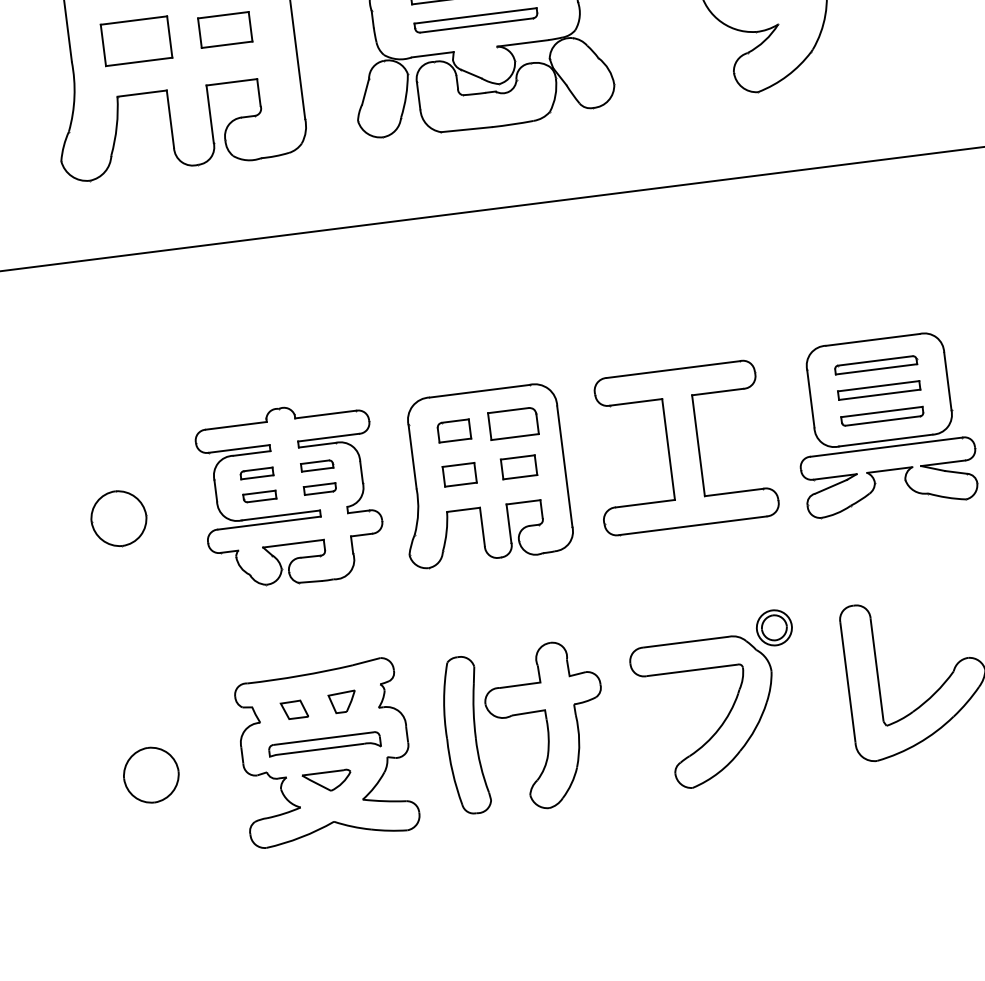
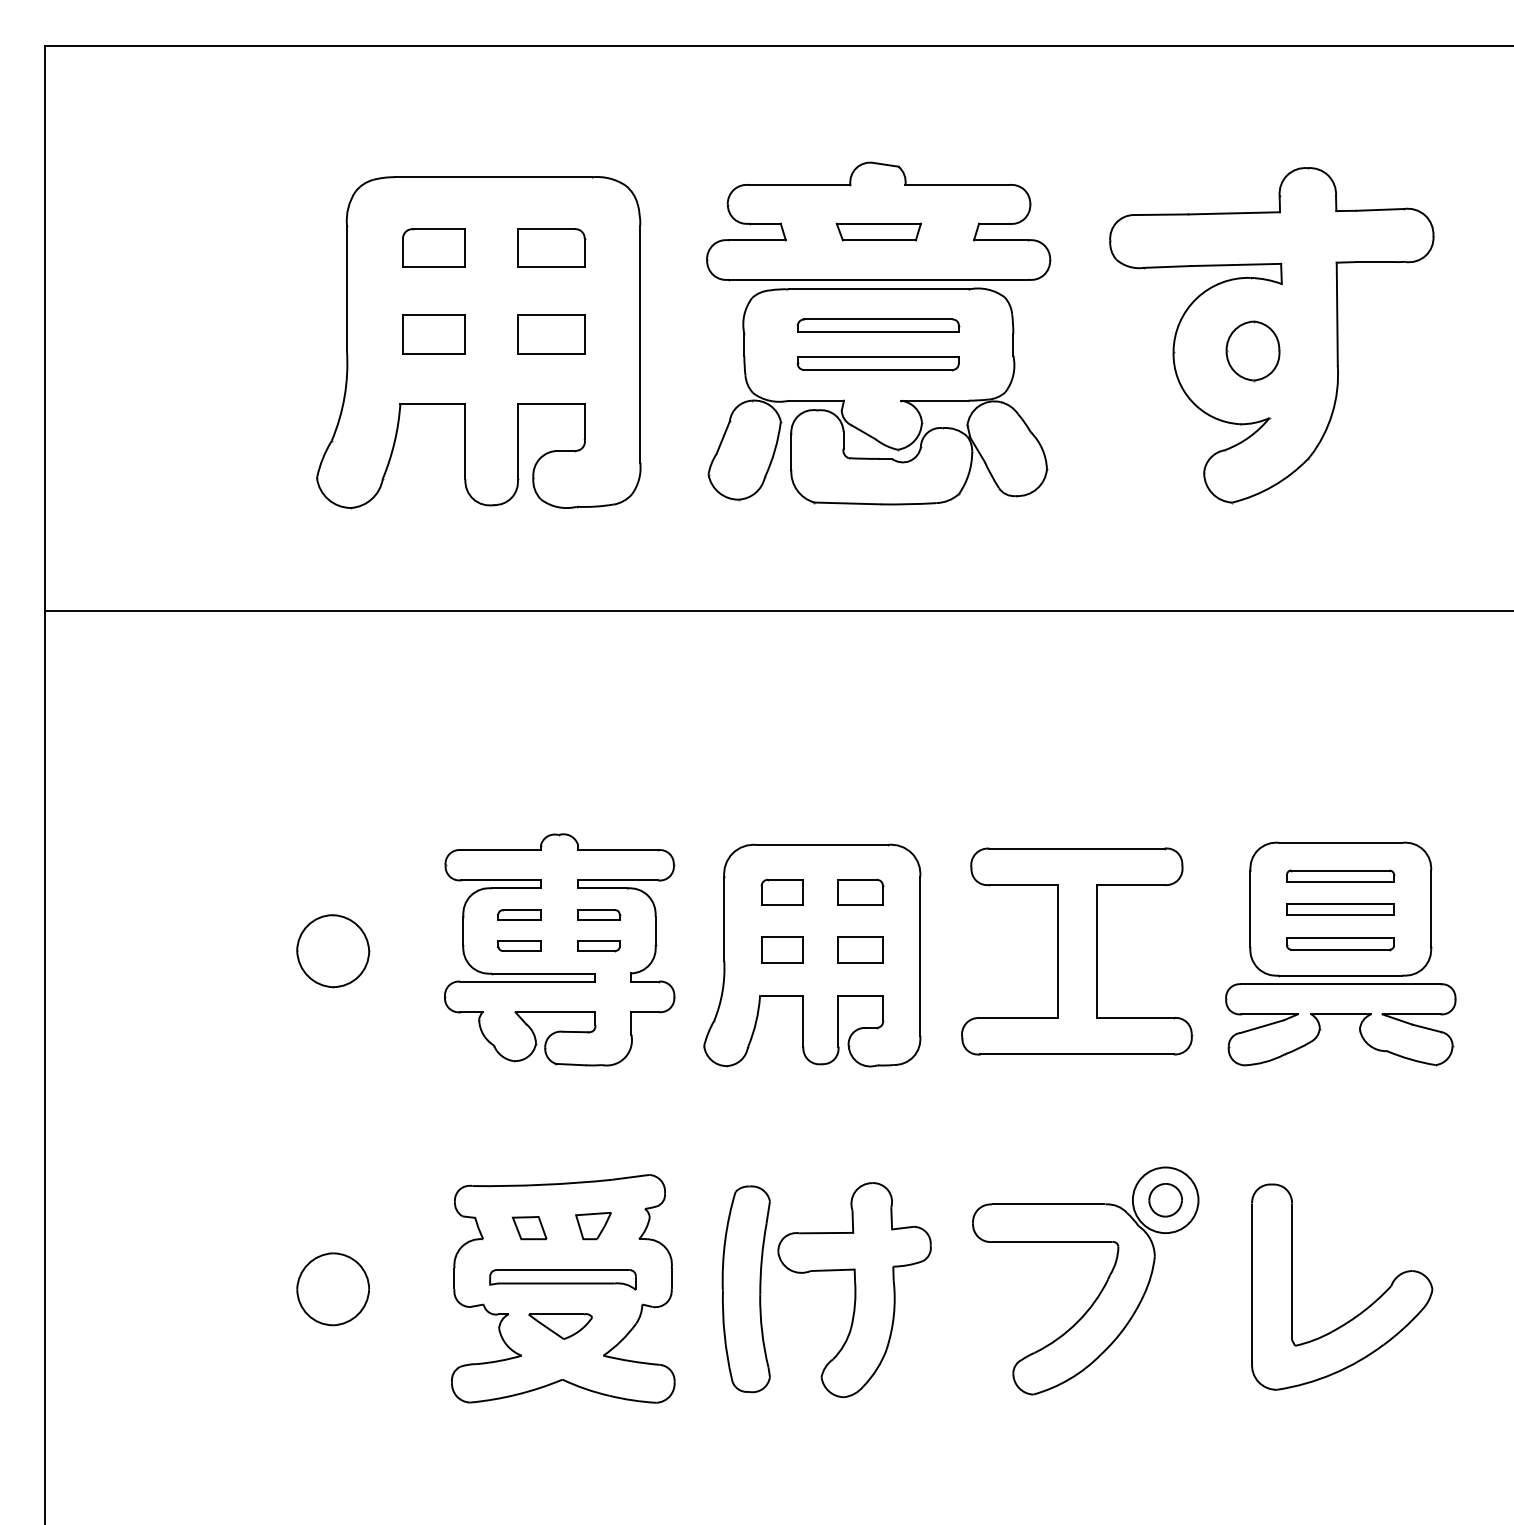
part: (135, 41) -> (433, 334), size x0.71
part: (513, 422) -> (860, 891), size x0.71
circle: (774, 628) -> (1165, 1200), size x1.43

